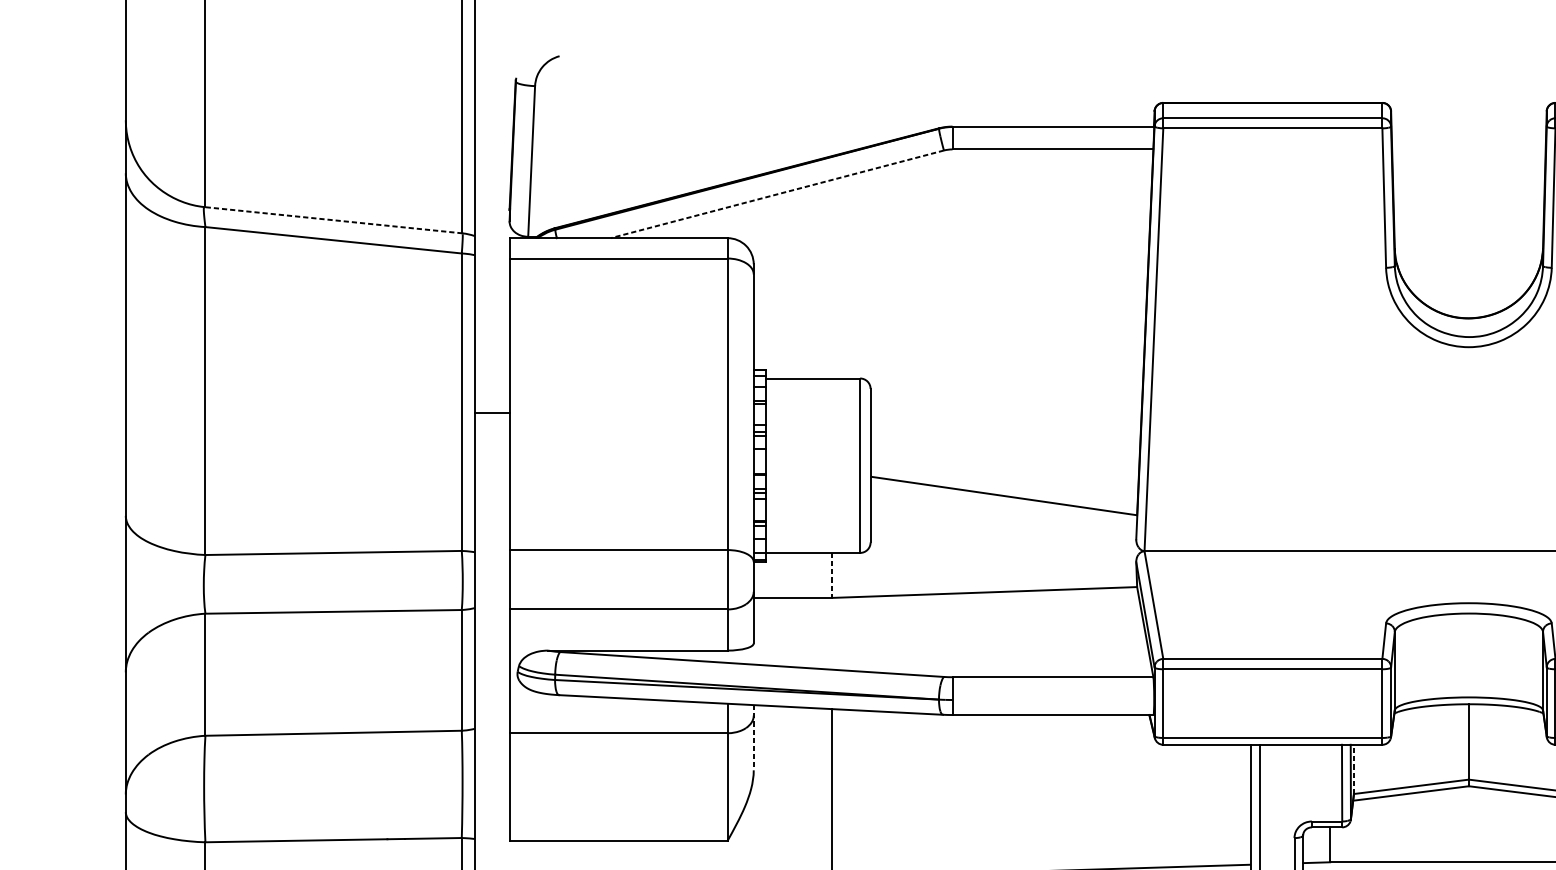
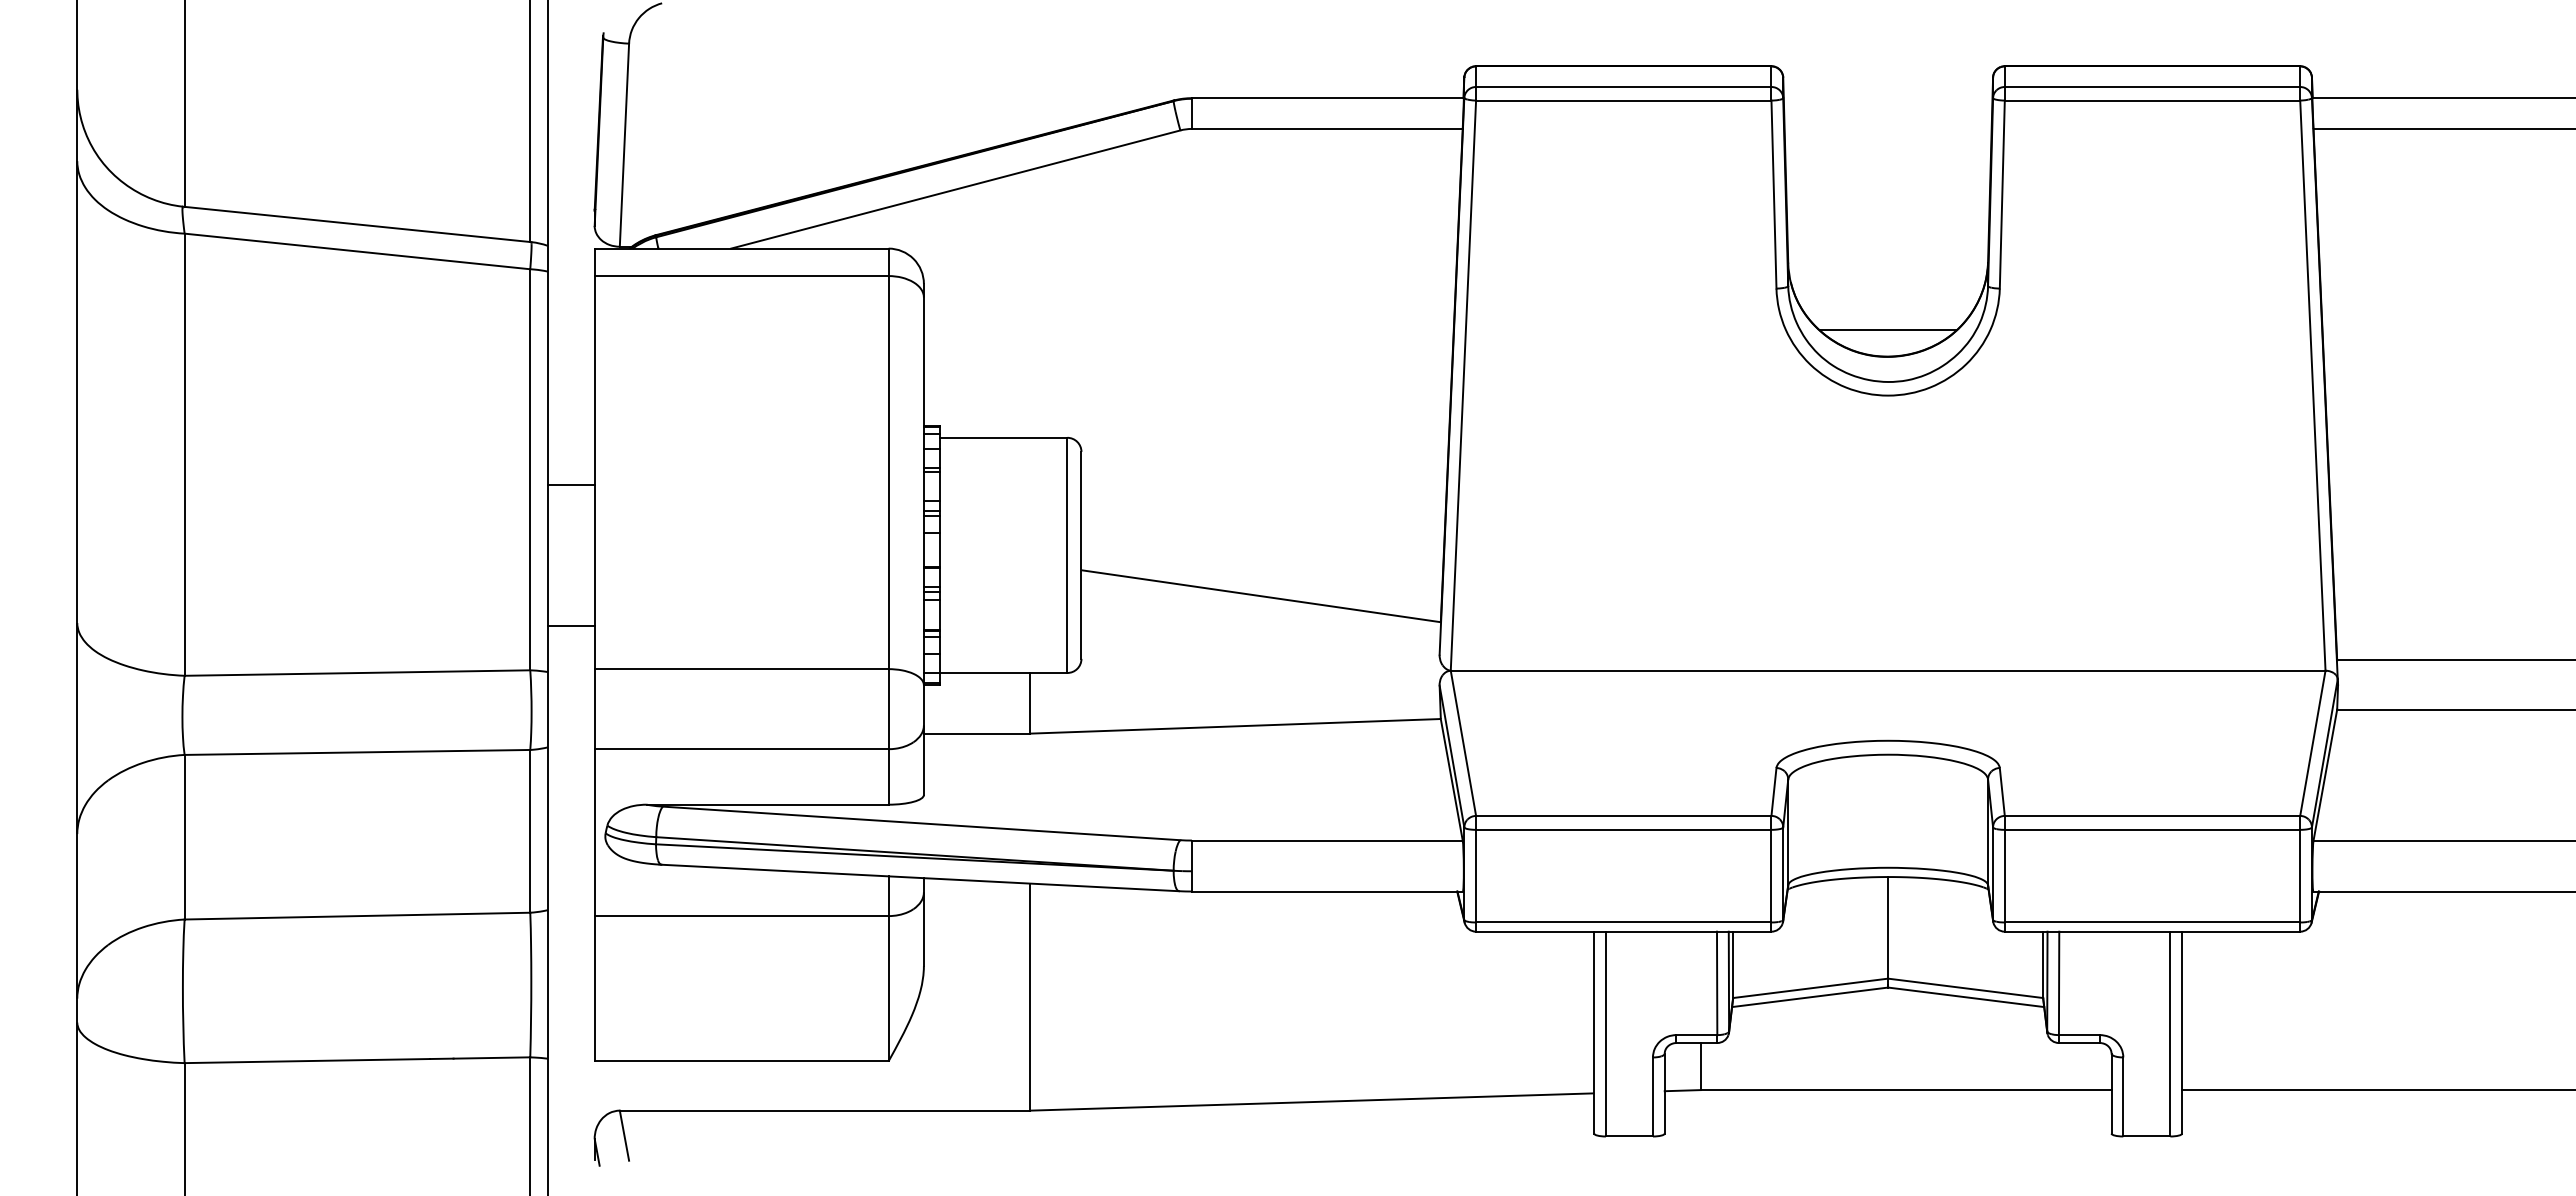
line: (777, 194) -> (955, 189), dashed -> solid
line: (332, 220) -> (356, 224), dashed -> solid
line: (1468, 298) -> (1887, 330), added
line: (491, 517) -> (570, 625), added
line: (832, 575) -> (1029, 703), dashed -> solid
line: (753, 737) -> (923, 922), dashed -> solid
line: (1354, 769) -> (1733, 964), dashed -> solid

